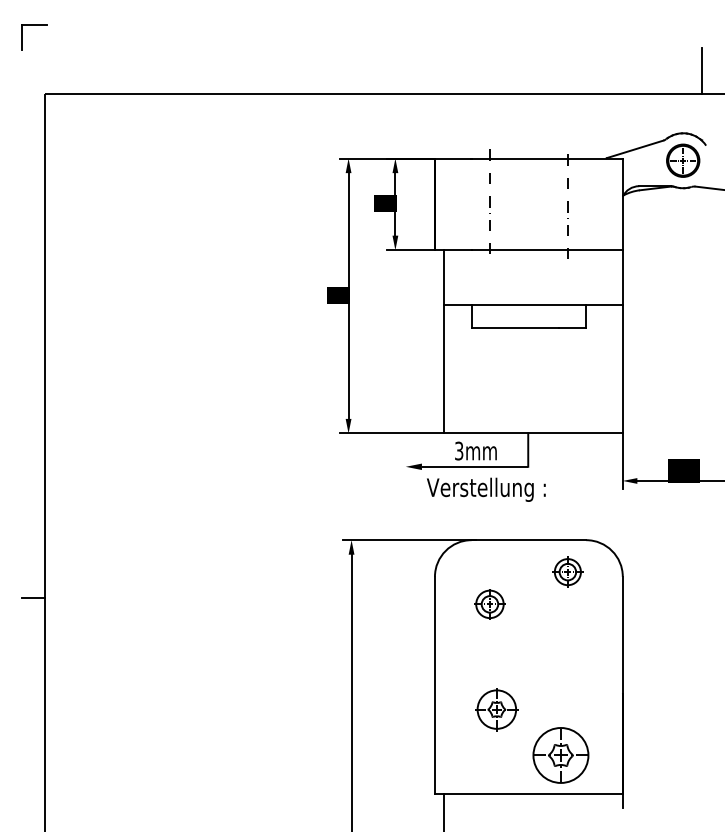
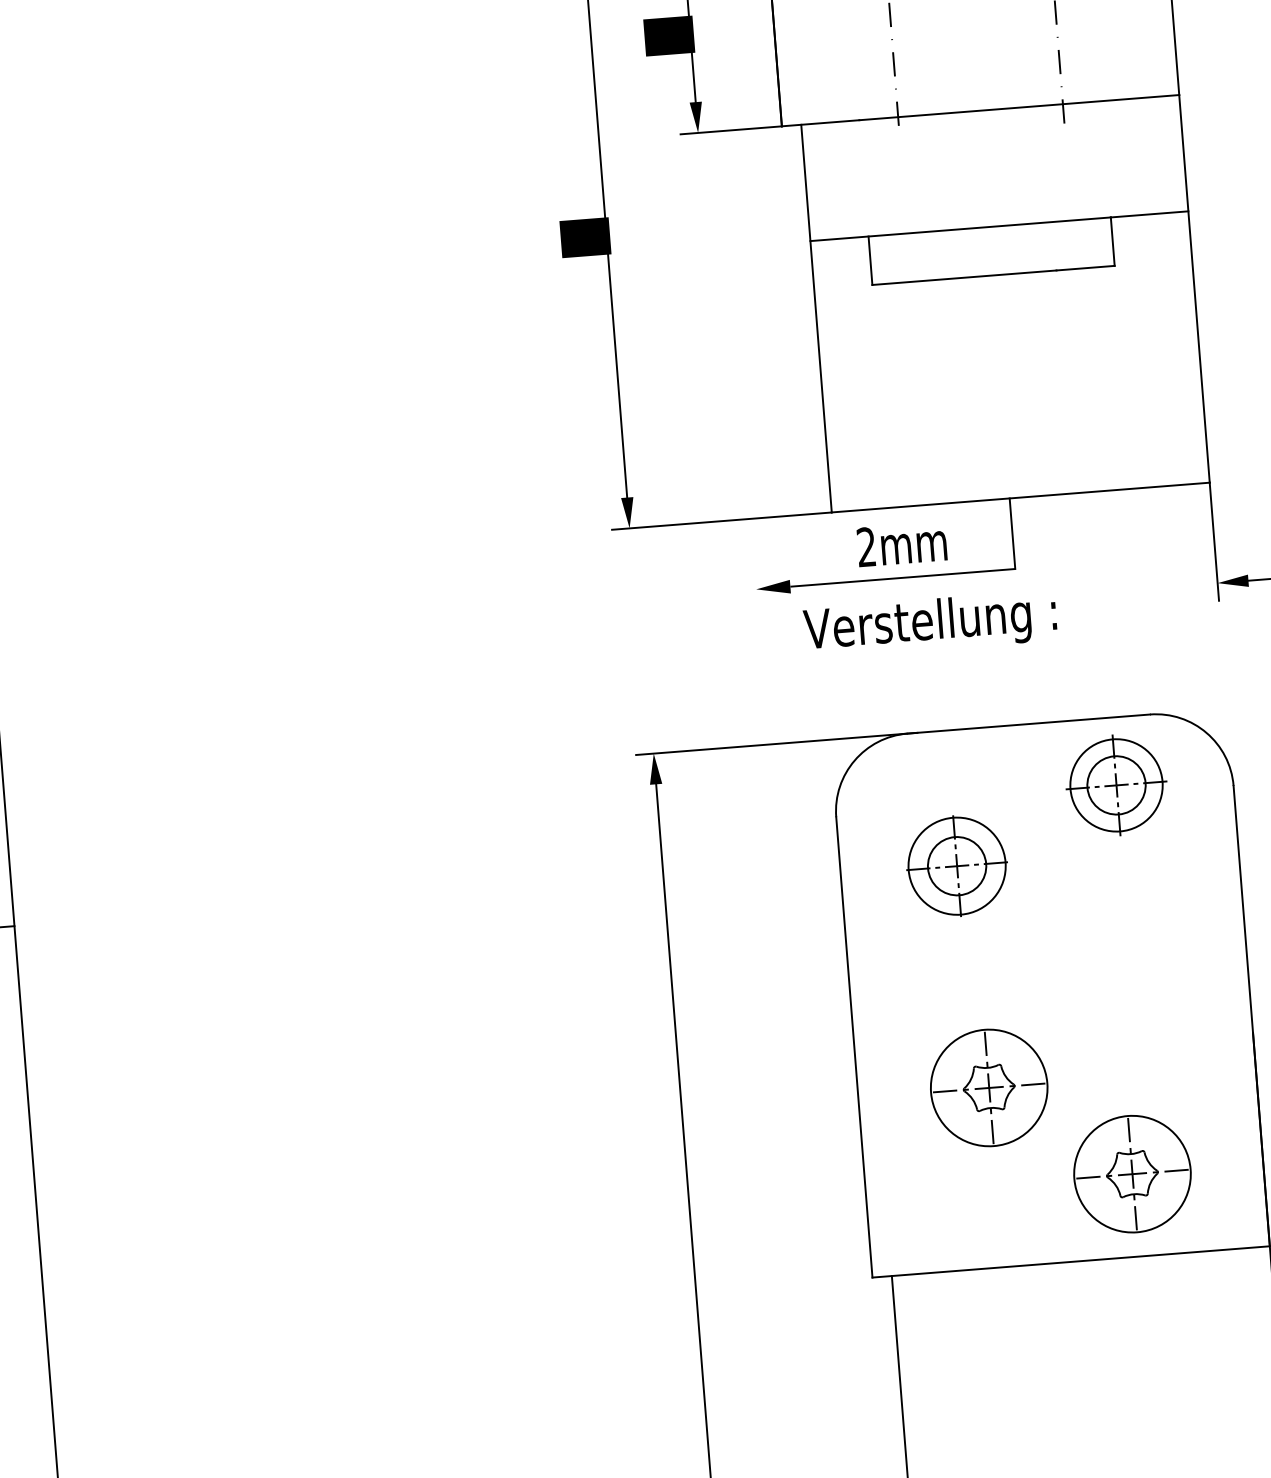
text: (459, 451) -> (867, 548), 3mm -> 2mm
part: (567, 571) -> (1115, 783), size x1.67
part: (489, 604) -> (956, 866), size x1.67
part: (496, 709) -> (988, 1087), size x1.43

